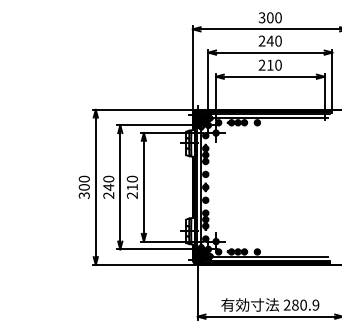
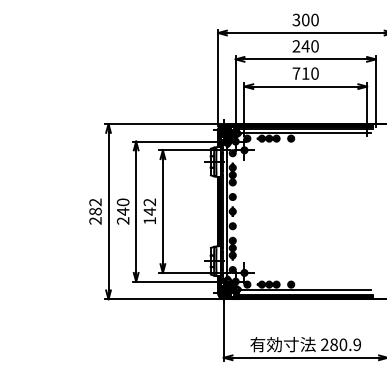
text: (261, 64) -> (295, 72), 210 -> 710
text: (83, 186) -> (94, 210), 300 -> 282
text: (131, 186) -> (148, 210), 210 -> 142

